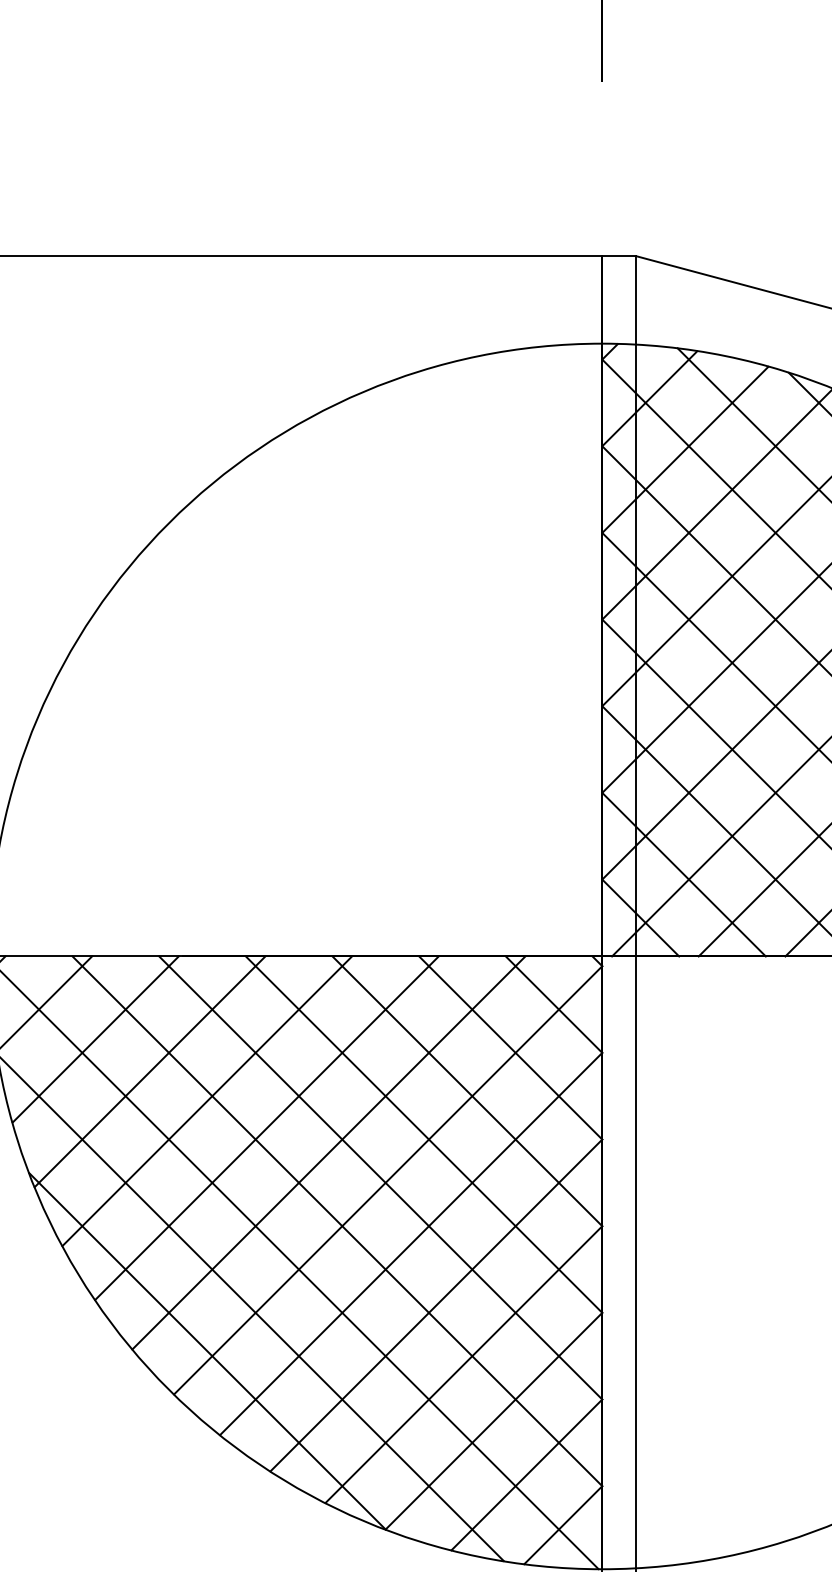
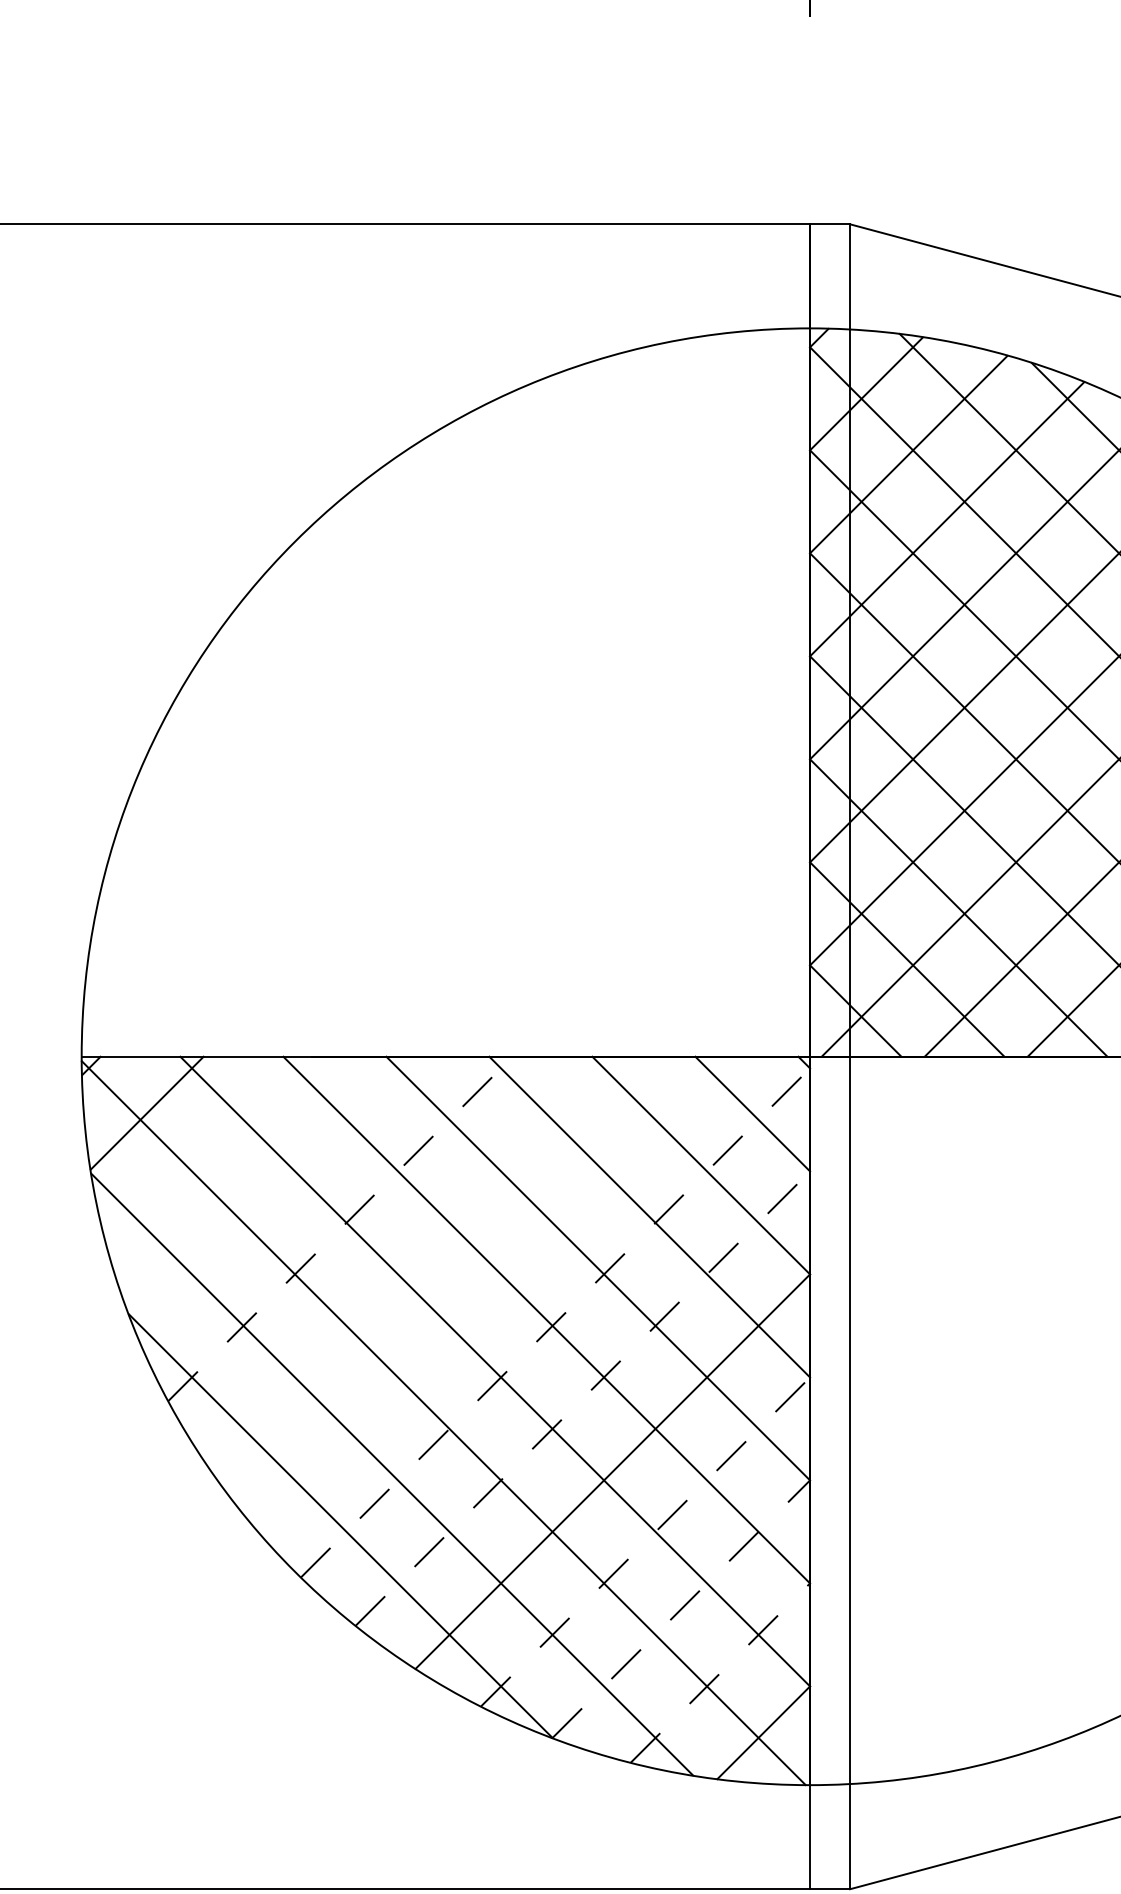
line: (95, 1039) -> (207, 1155), removed
line: (150, 1071) -> (272, 1193), removed
line: (207, 1100) -> (340, 1228), solid -> dashed
line: (266, 1127) -> (411, 1260), removed
line: (328, 1153) -> (484, 1290), removed
line: (388, 1180) -> (555, 1322), solid -> dashed
line: (411, 1243) -> (583, 1398), solid -> dashed
line: (463, 1364) -> (645, 1541), solid -> dashed
line: (494, 1420) -> (681, 1608), solid -> dashed
line: (526, 1475) -> (720, 1673), solid -> dashed

